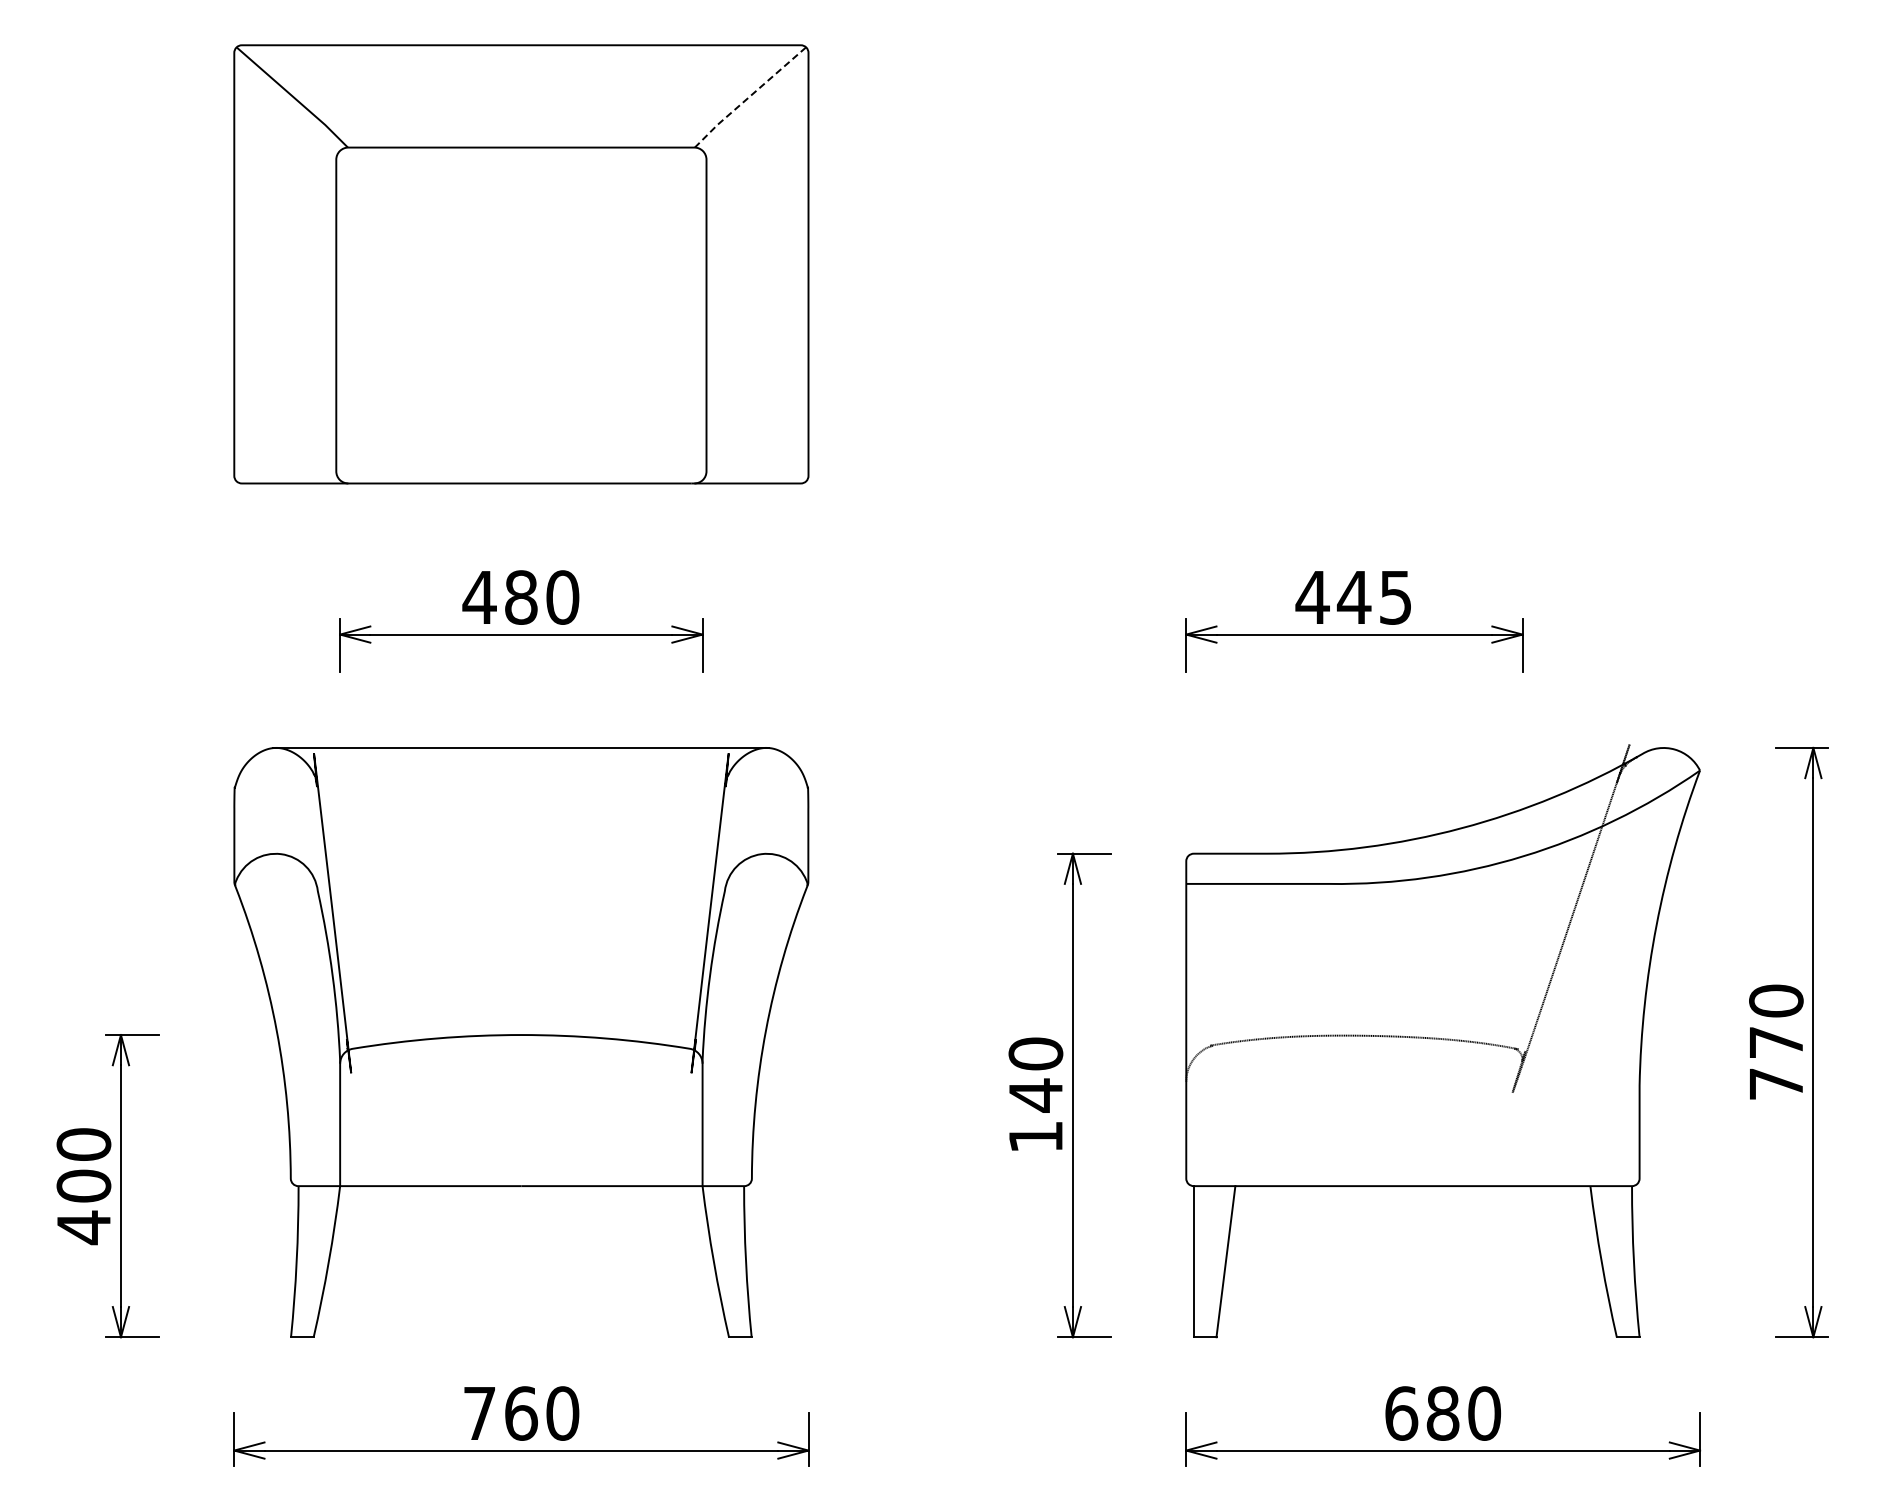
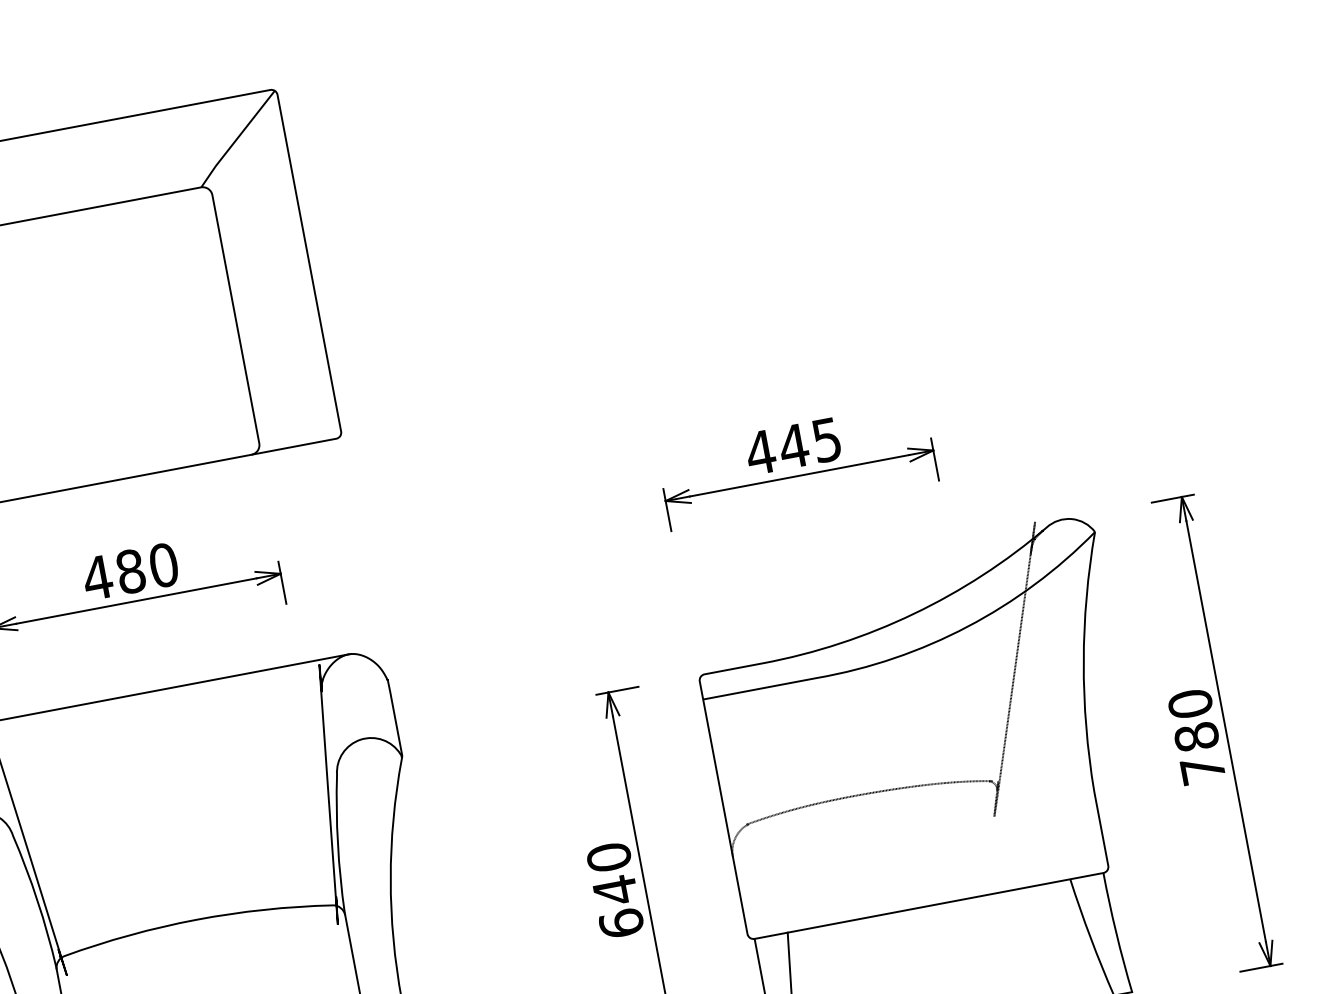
line: (749, 97) -> (237, 139), dashed -> solid
text: (1776, 1042) -> (1196, 736), 770 -> 780
text: (1035, 1136) -> (621, 923), 140 -> 640

